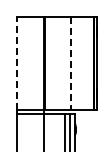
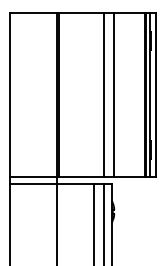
line: (76, 62) -> (114, 94), added
line: (16, 63) -> (9, 95), dashed -> solid
line: (70, 63) -> (104, 95), dashed -> solid

